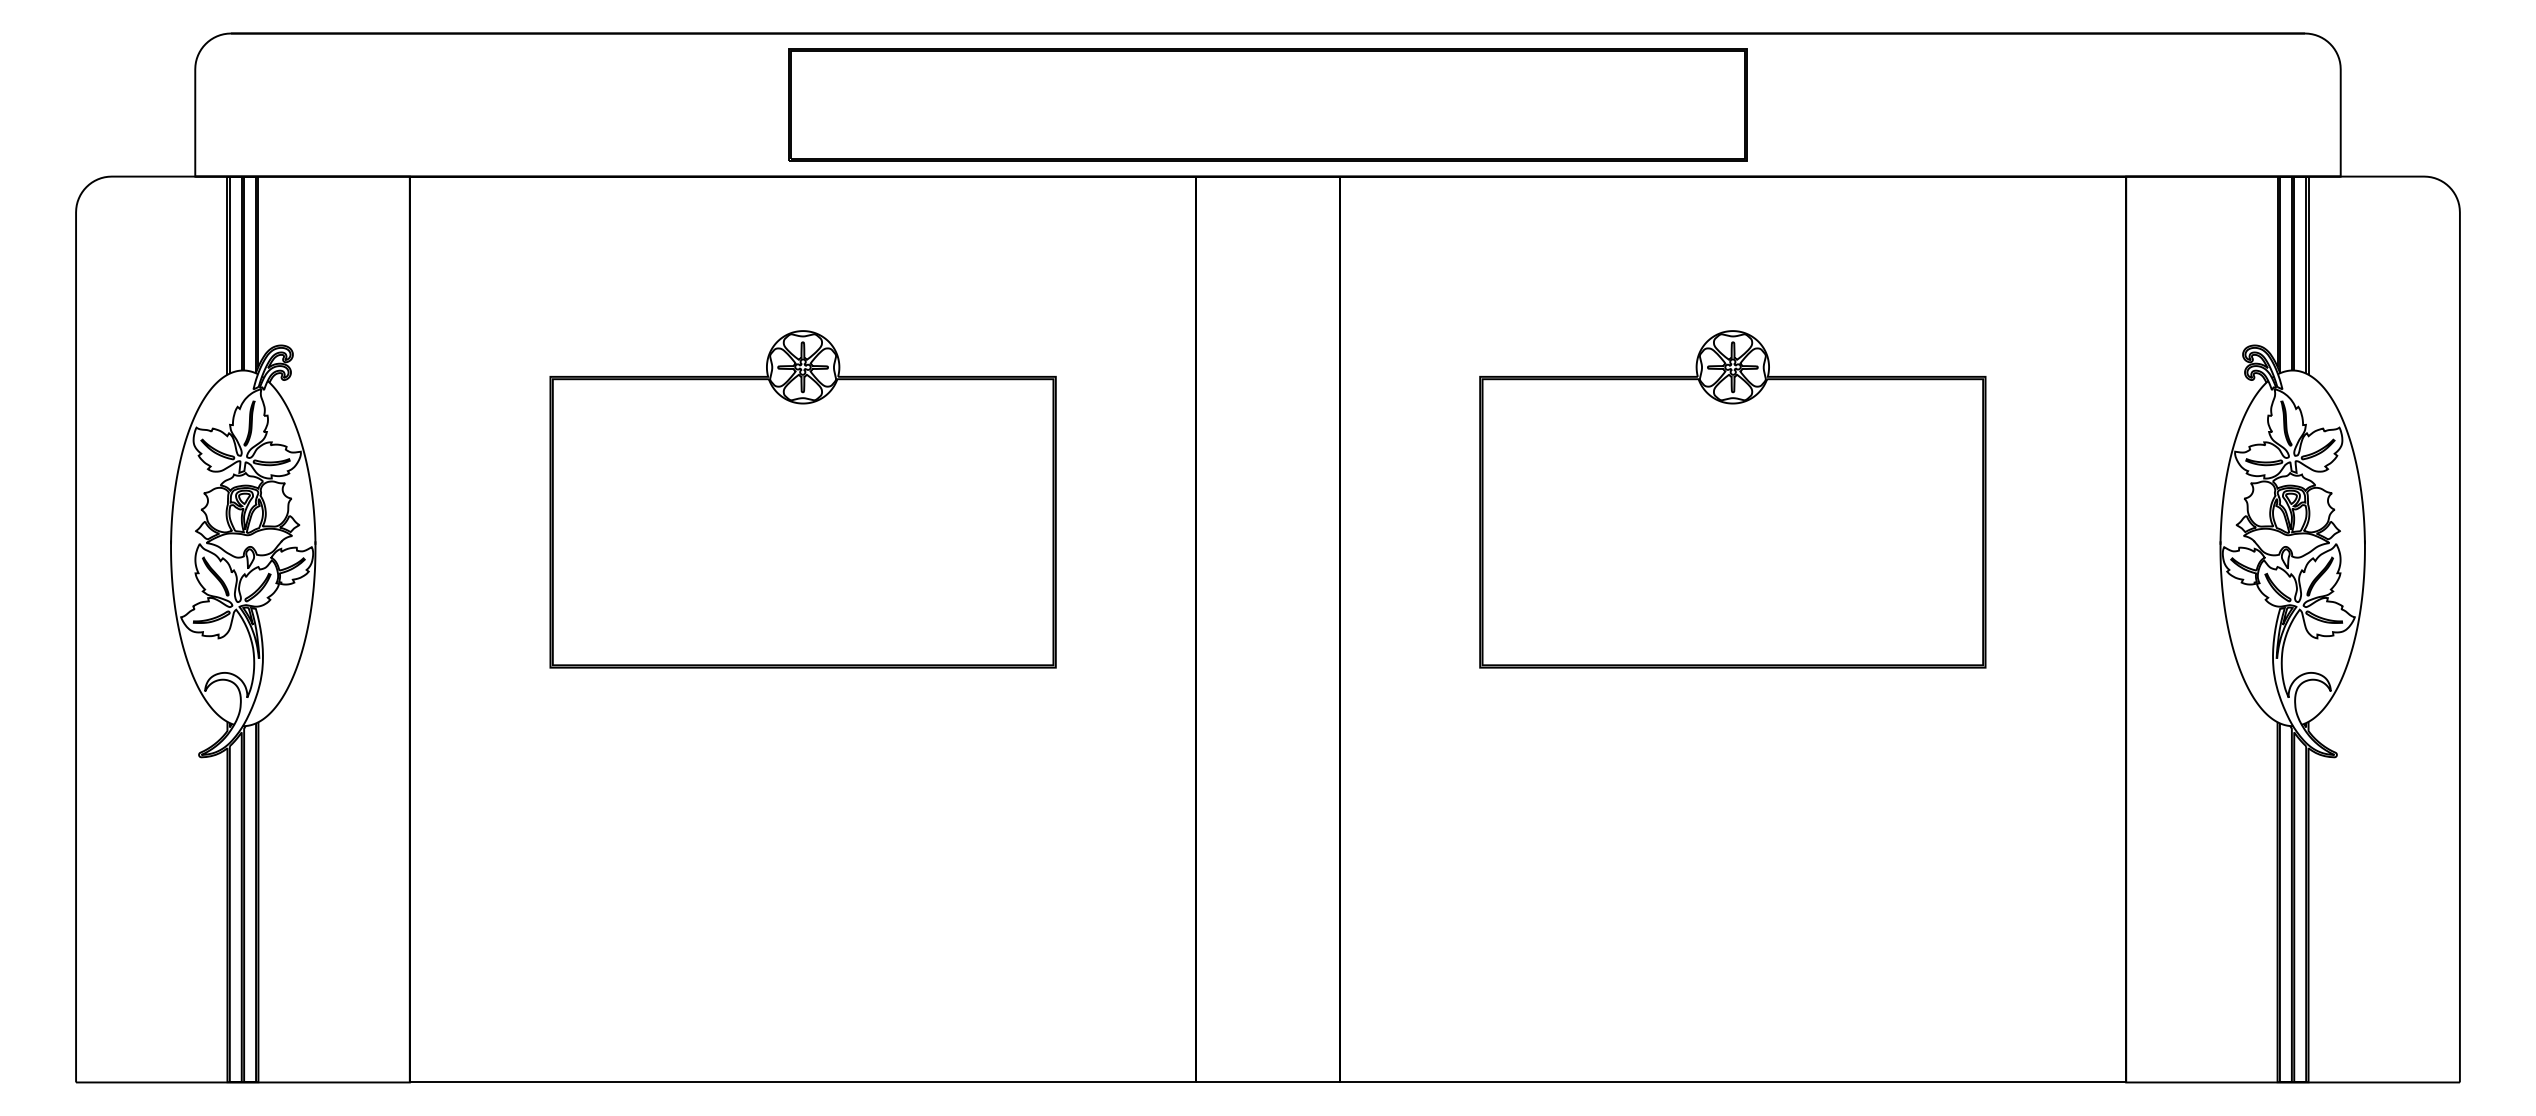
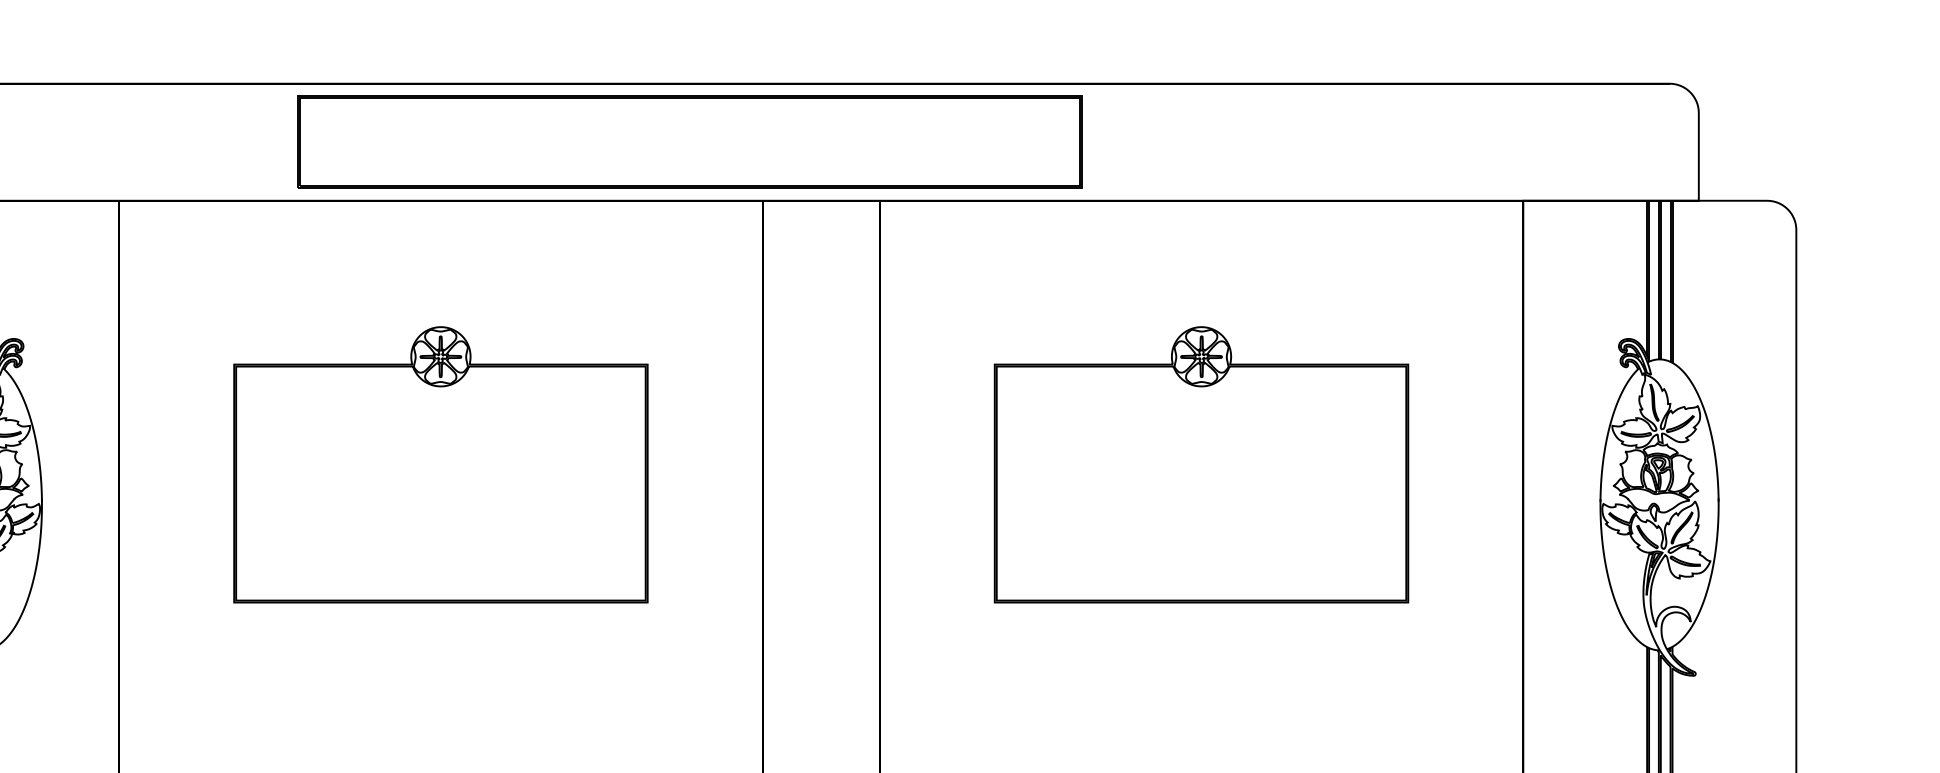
part: (1267, 104) -> (689, 141), moved

